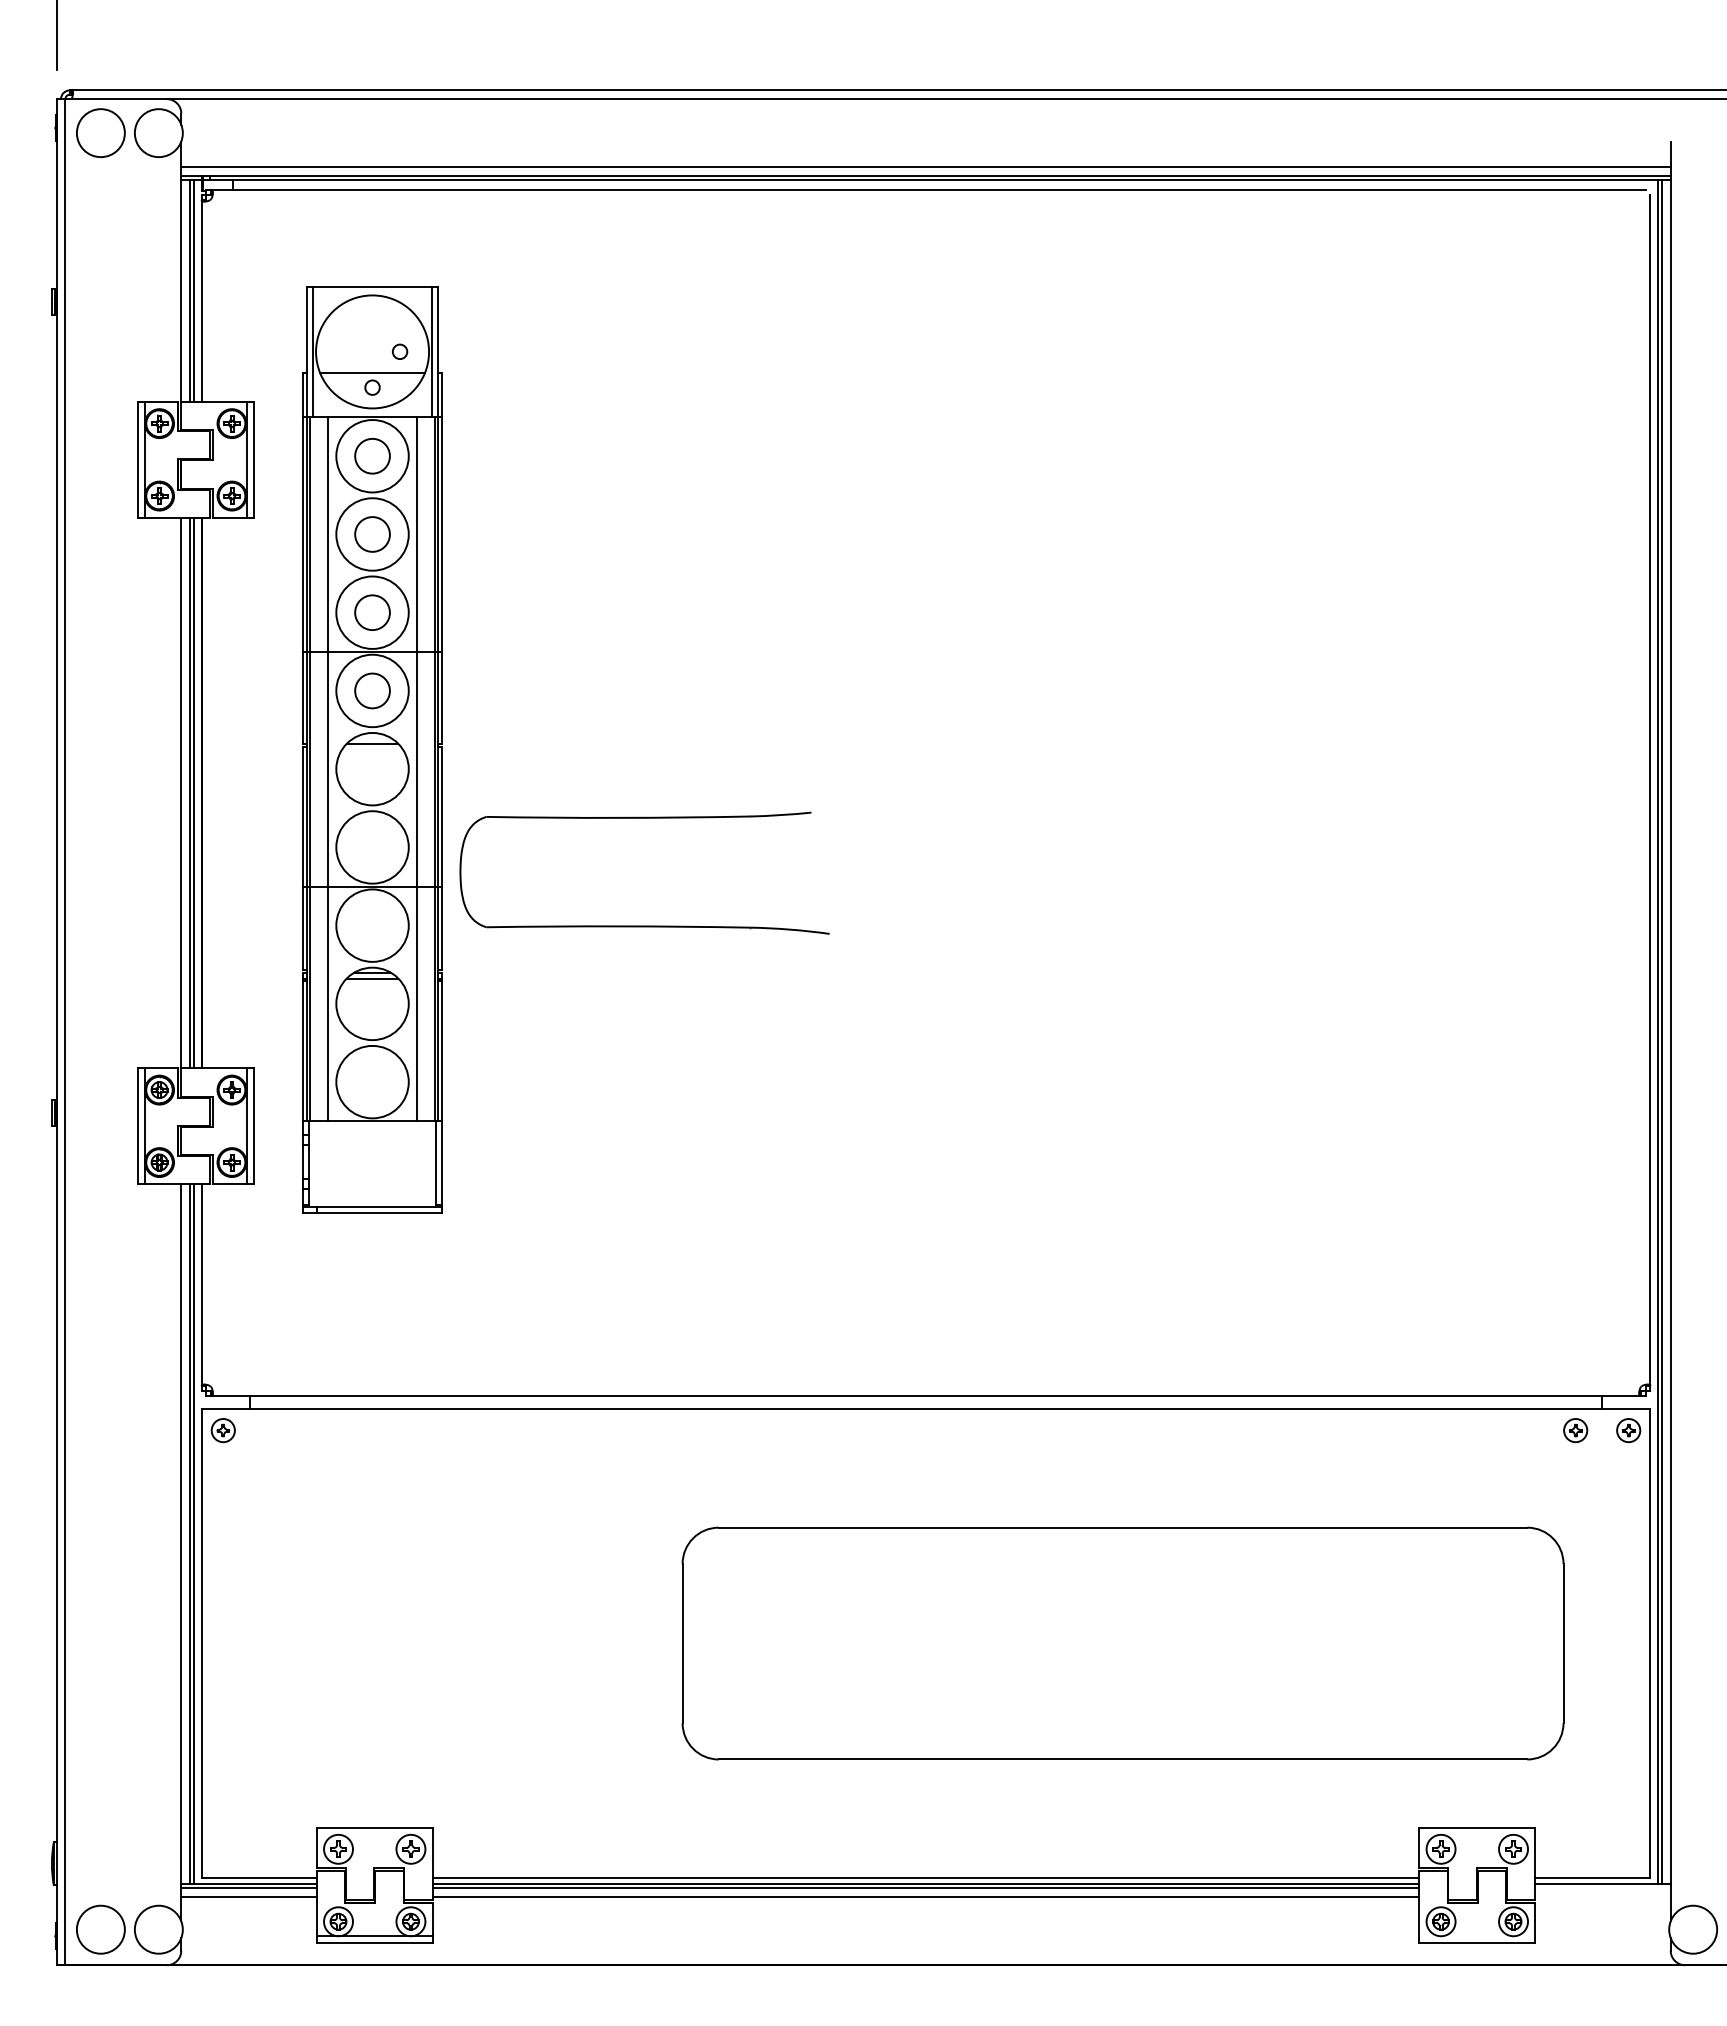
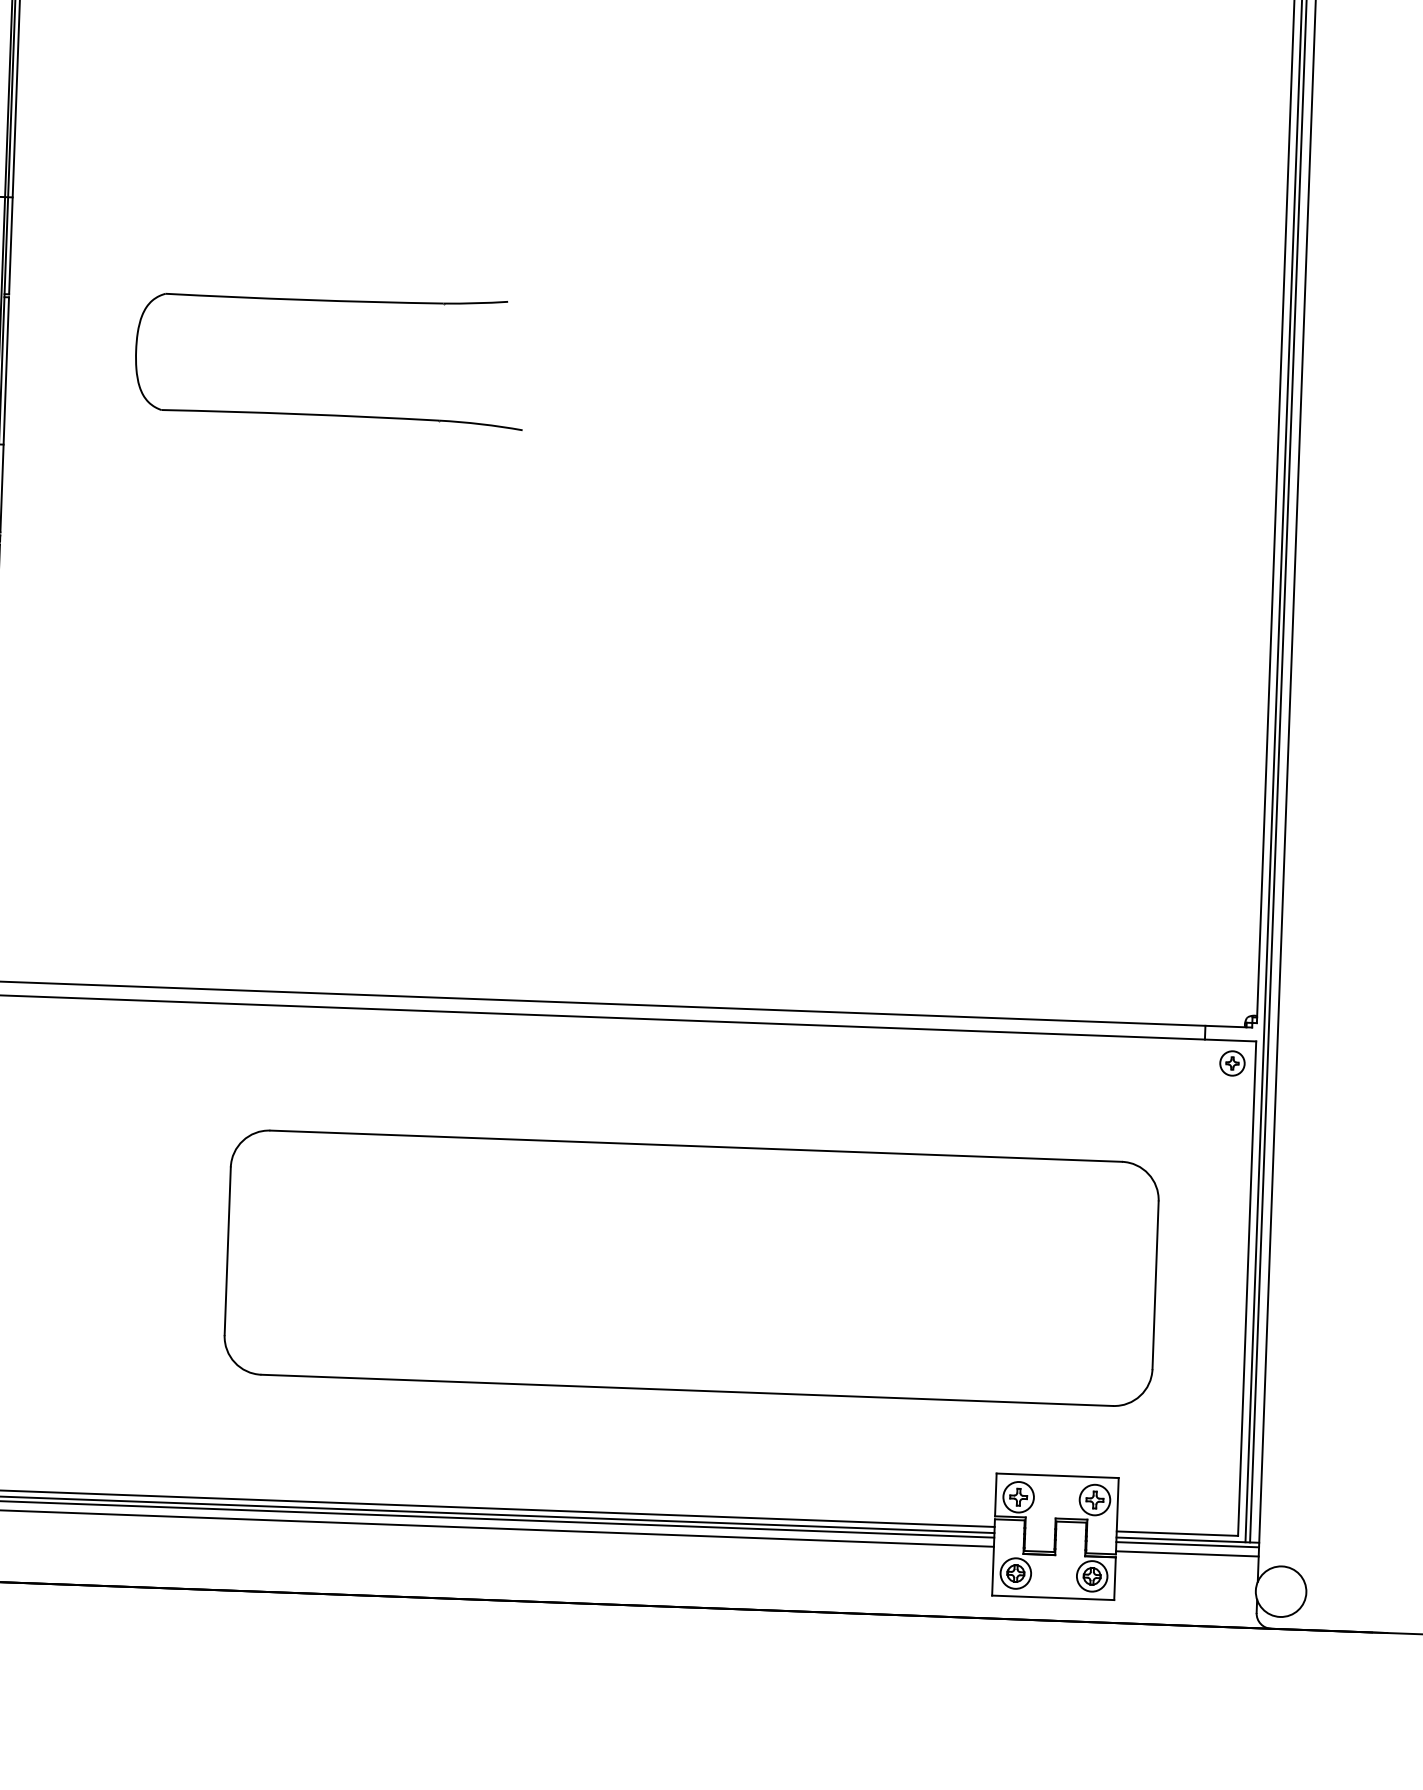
part: (644, 925) -> (327, 414), moved
part: (1575, 1430) -> (1176, 1061), removed
line: (1602, 1888) -> (1187, 1544), added
line: (1602, 1897) -> (1186, 1554), added

